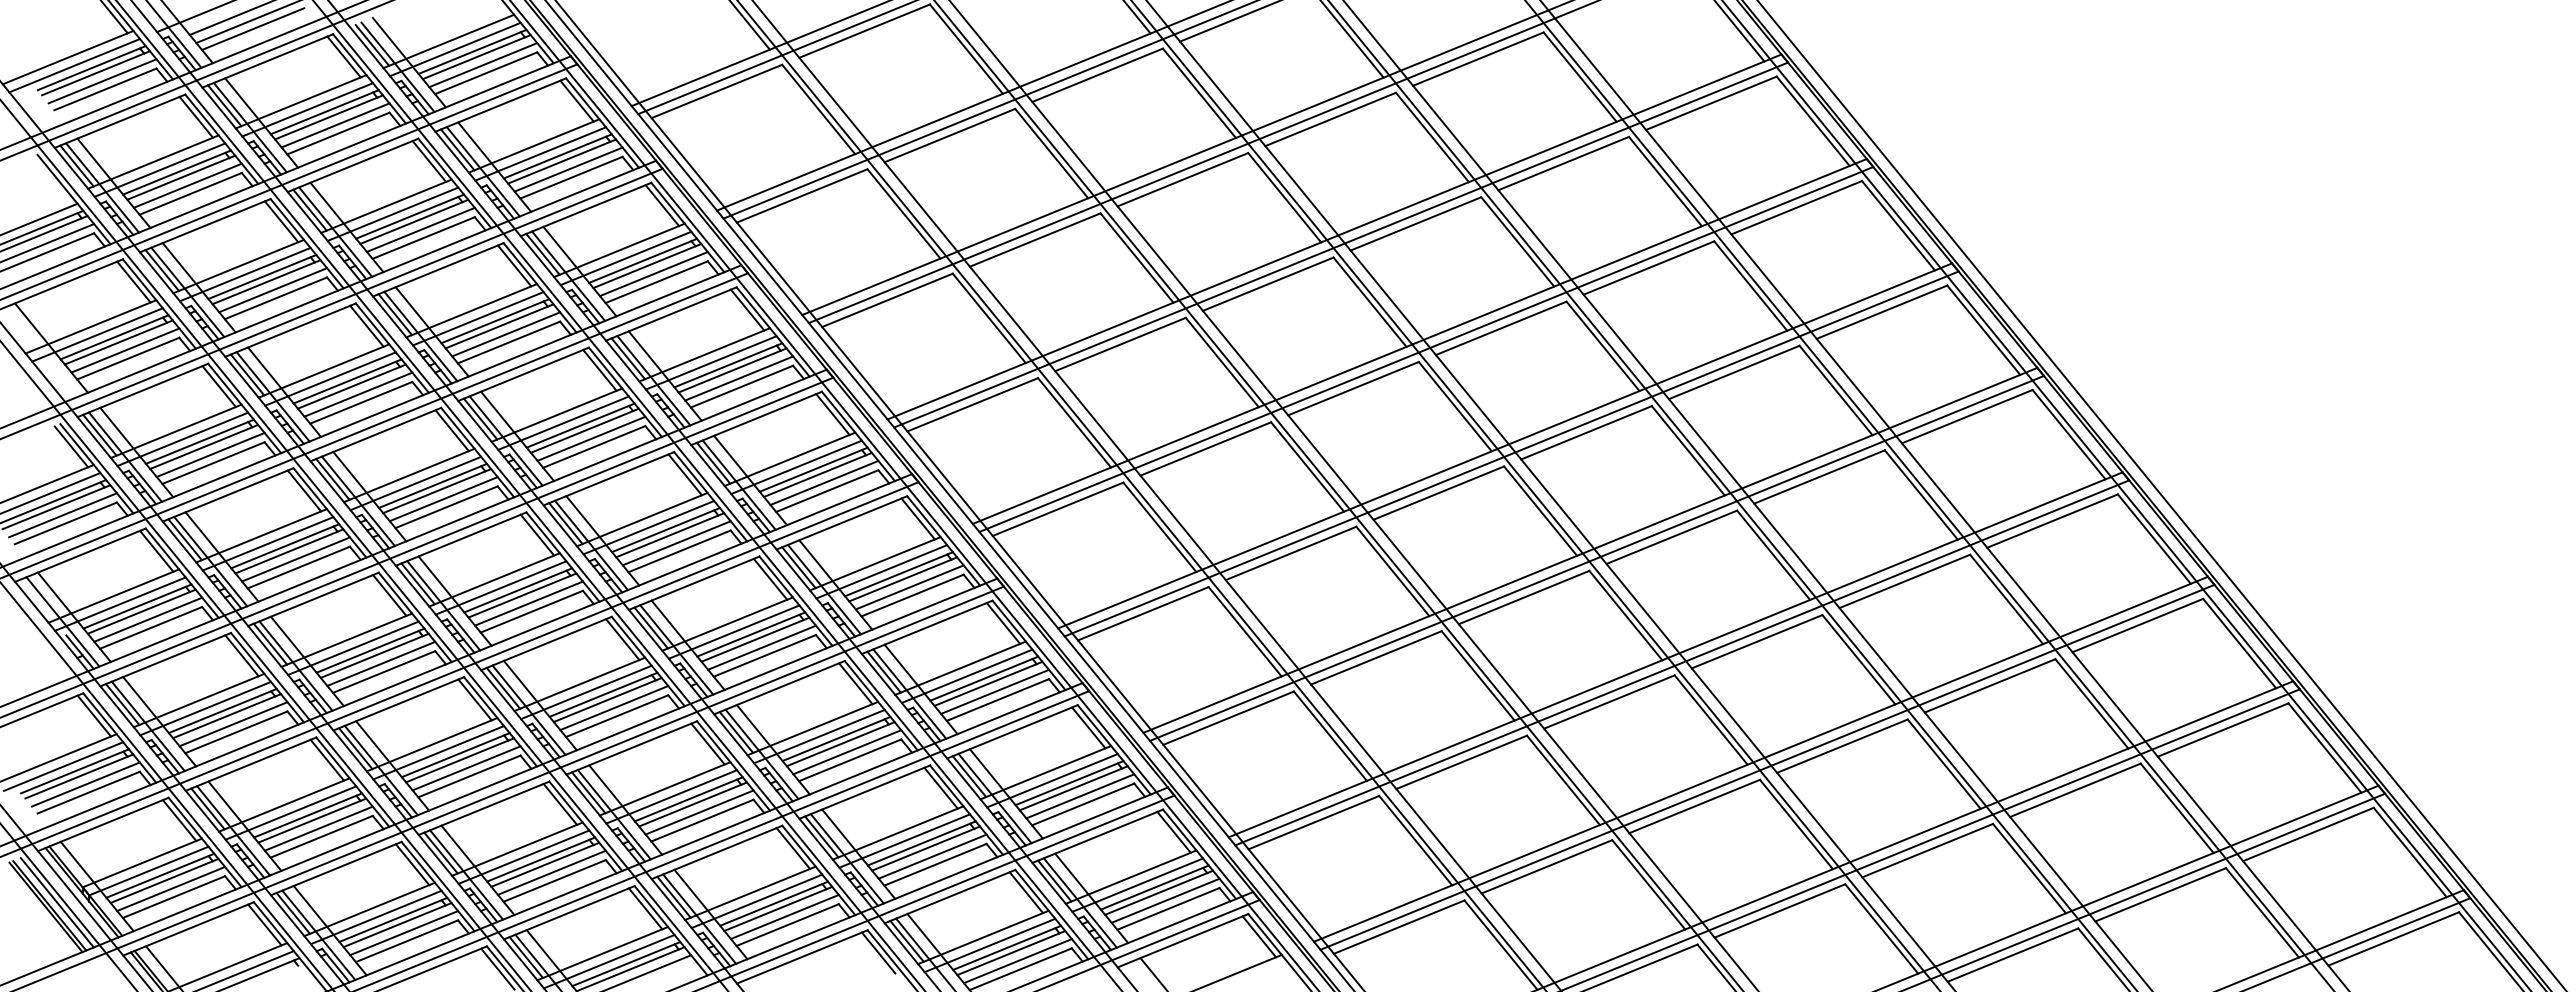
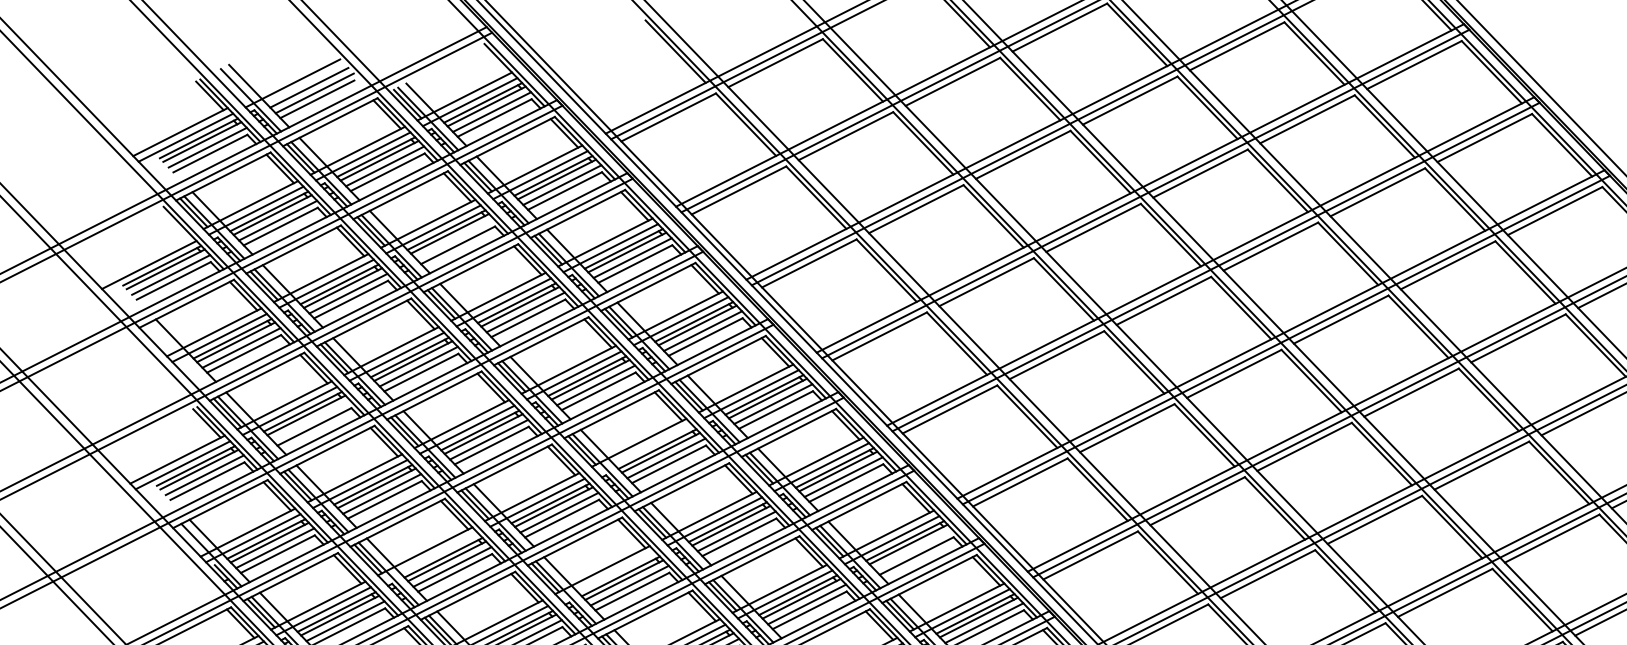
line: (420, 229) -> (455, 239), removed
line: (210, 454) -> (311, 420), removed
line: (648, 527) -> (644, 448), removed
line: (353, 647) -> (430, 556), removed
line: (994, 691) -> (913, 549), removed
line: (586, 692) -> (607, 575), removed

